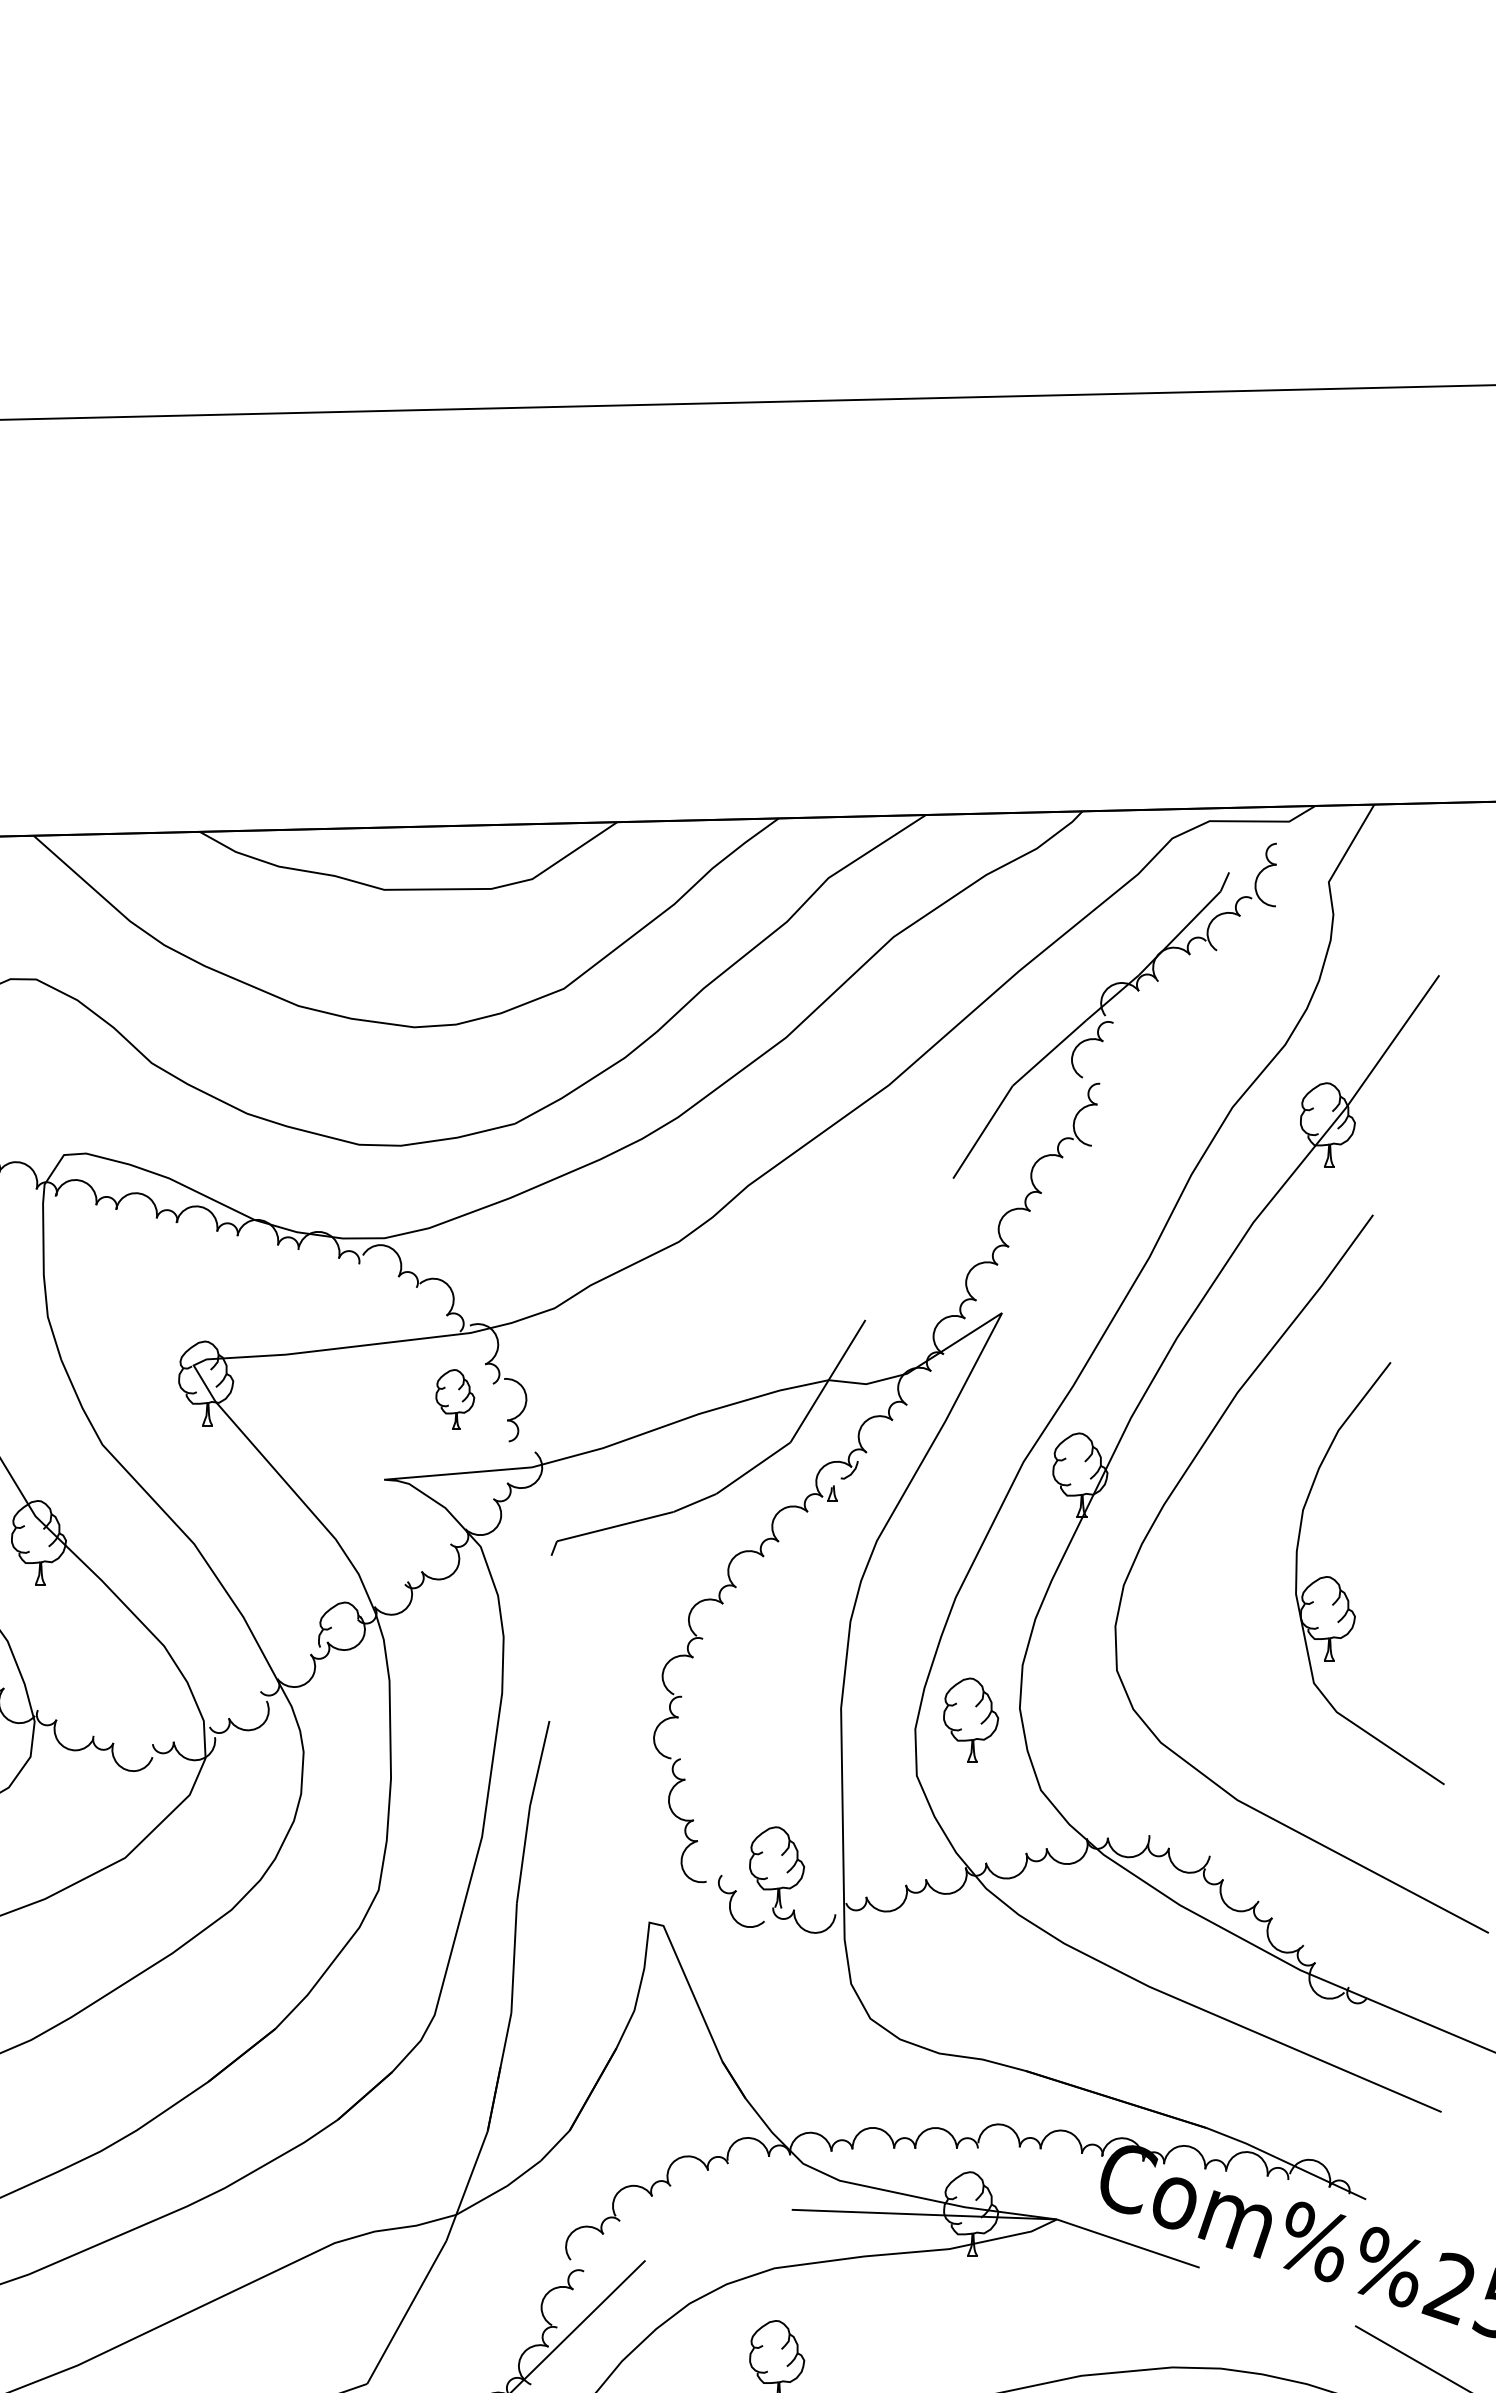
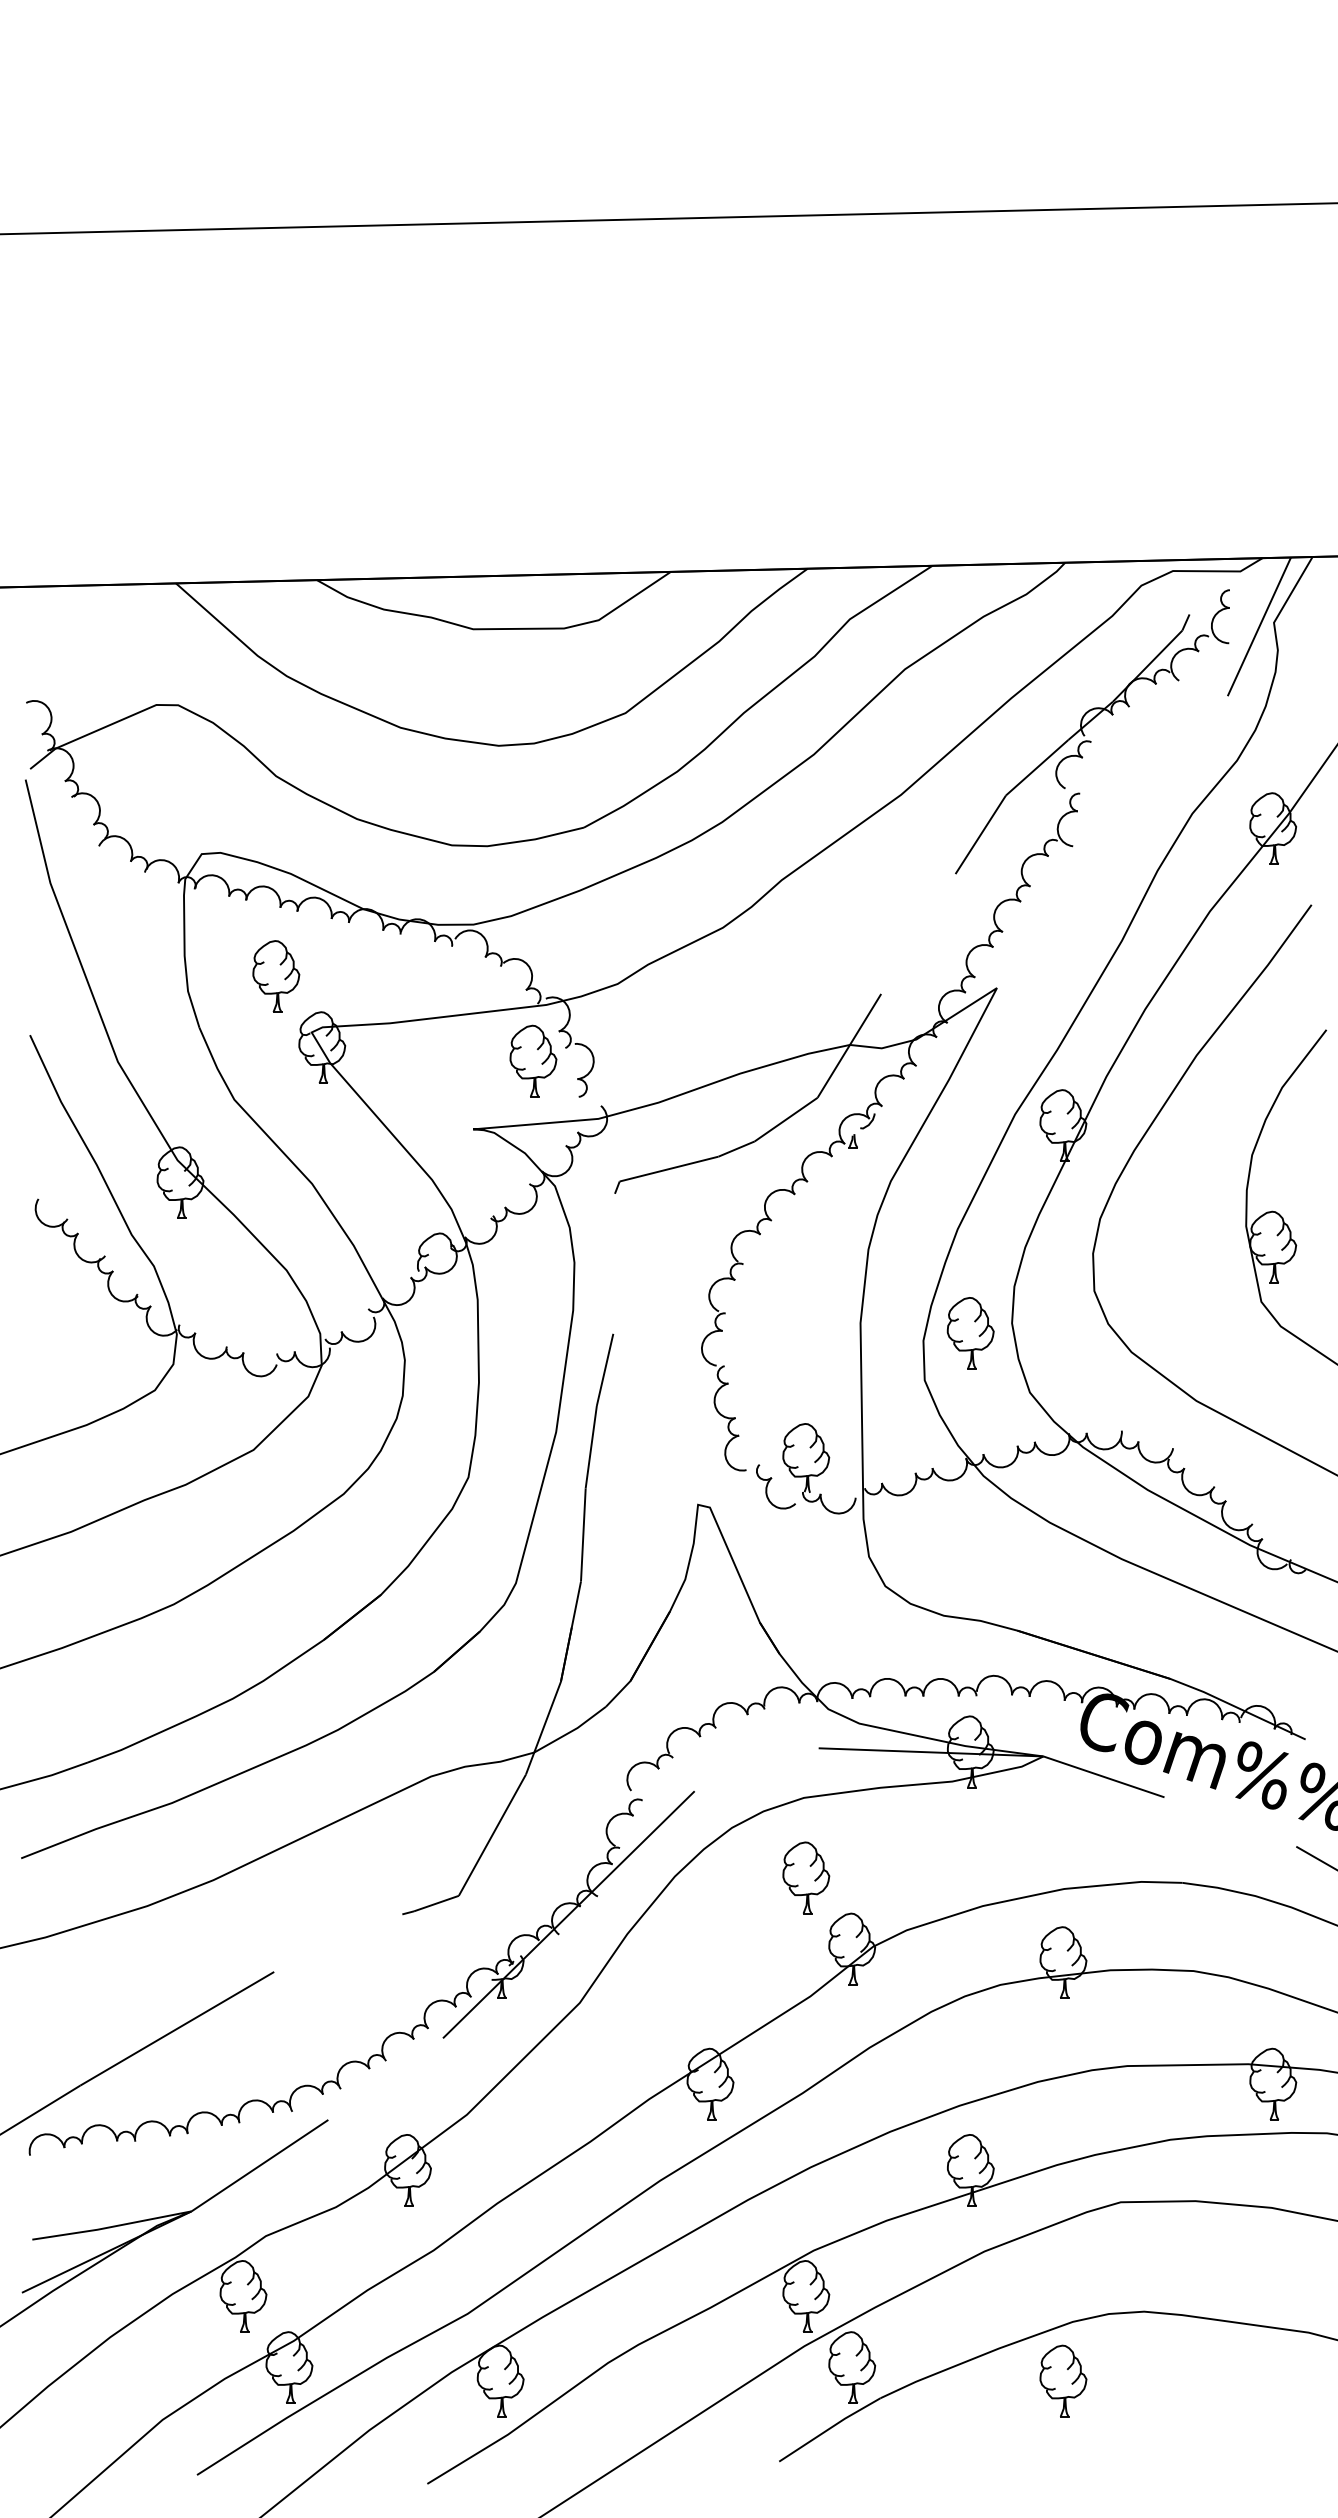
line: (1311, 886) -> (1259, 626), added
part: (152, 1299) -> (276, 976), added
part: (455, 1398) -> (533, 1060), size x1.43

